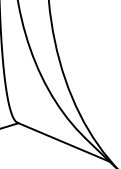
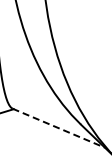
line: (64, 142) -> (59, 128), solid -> dashed

